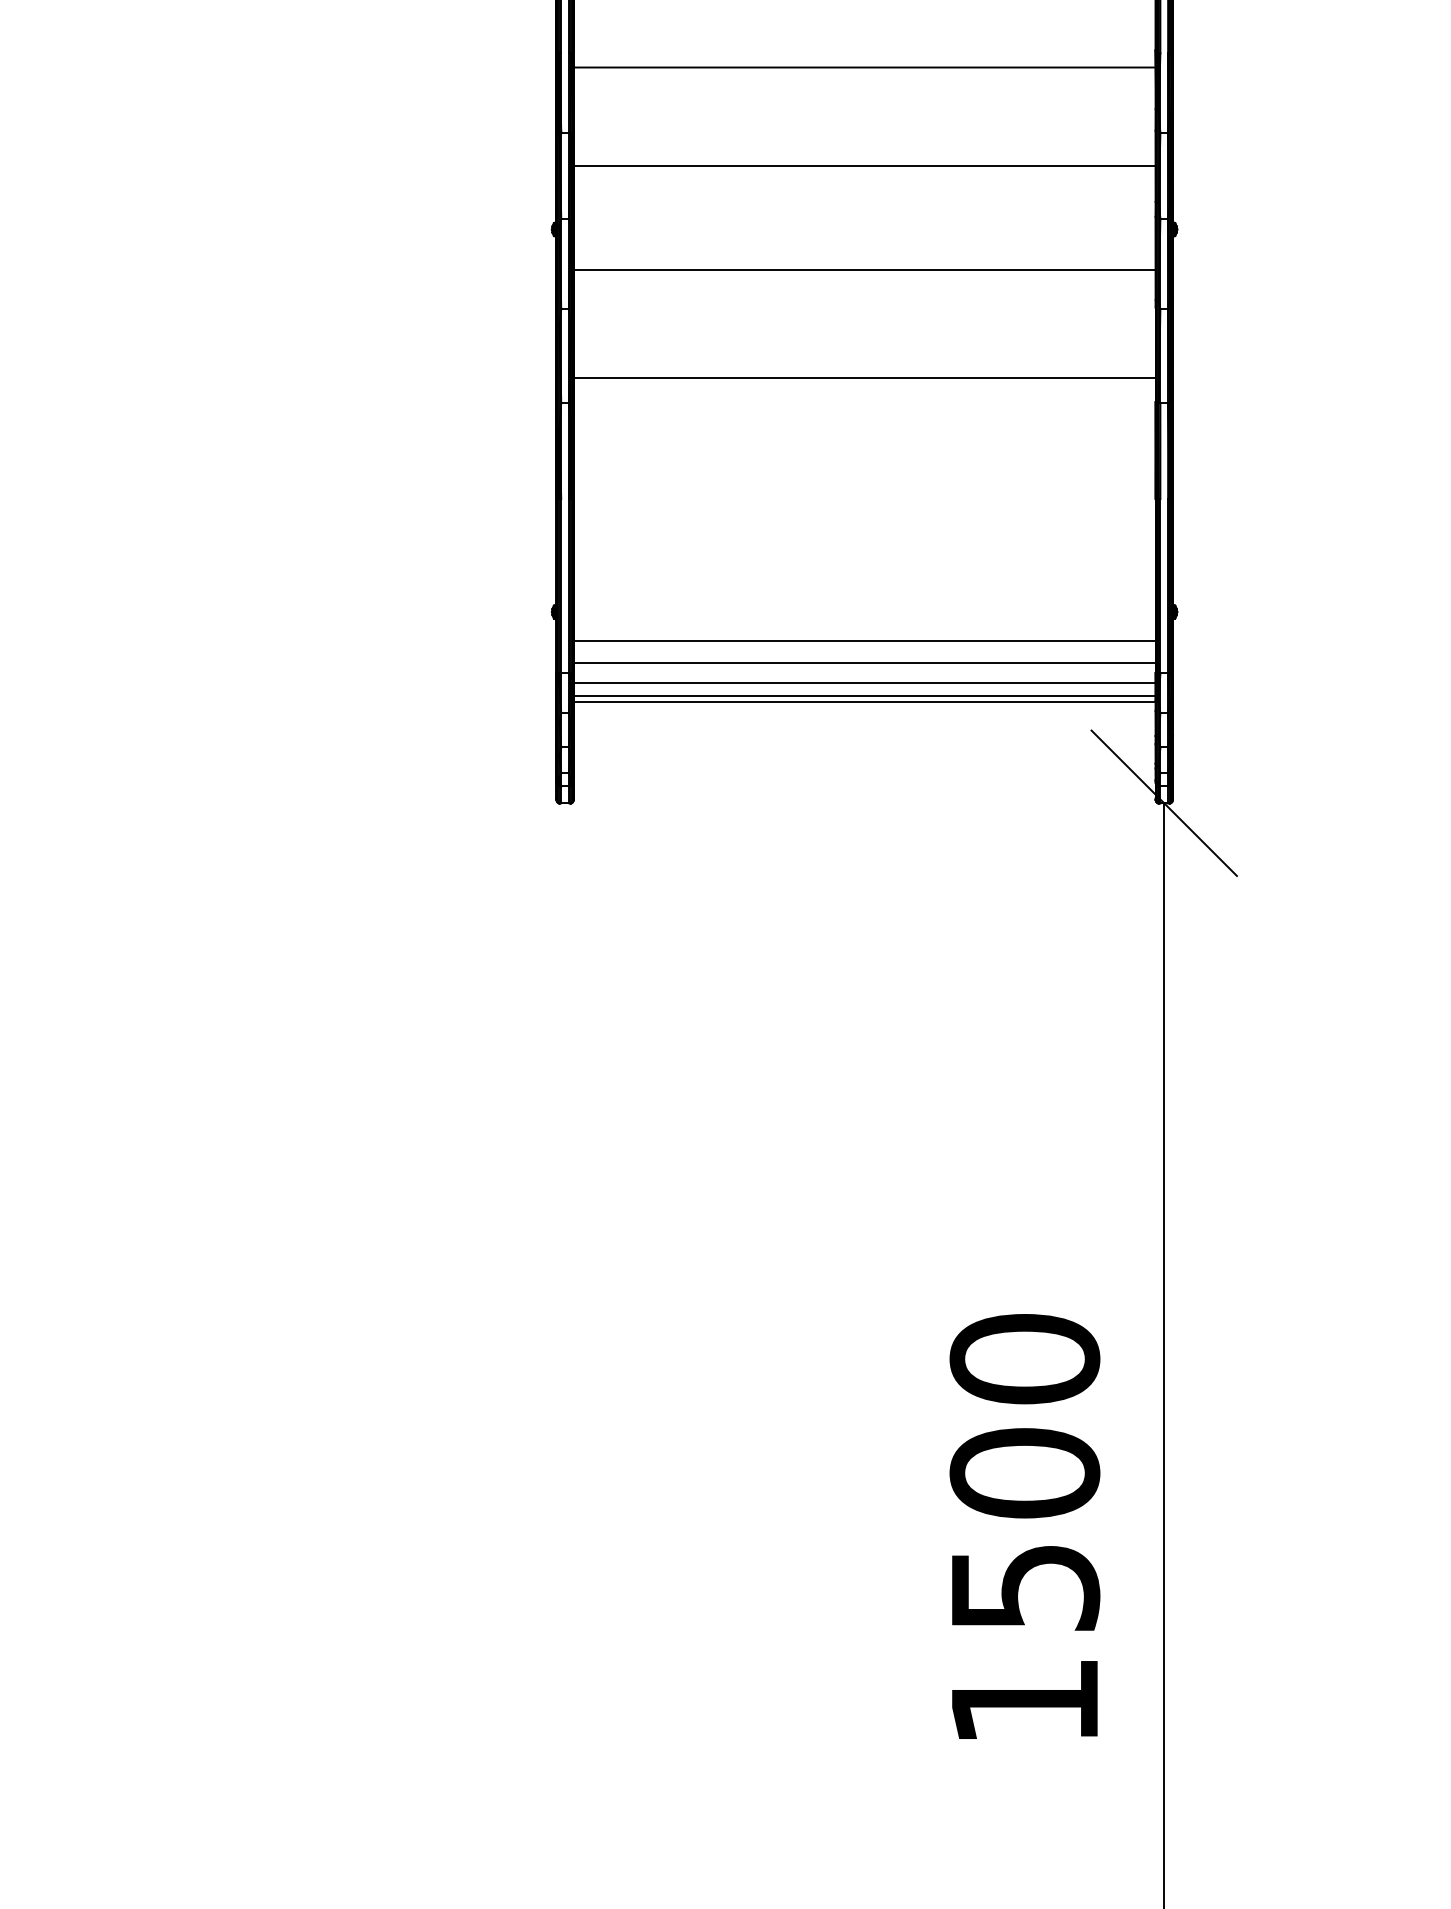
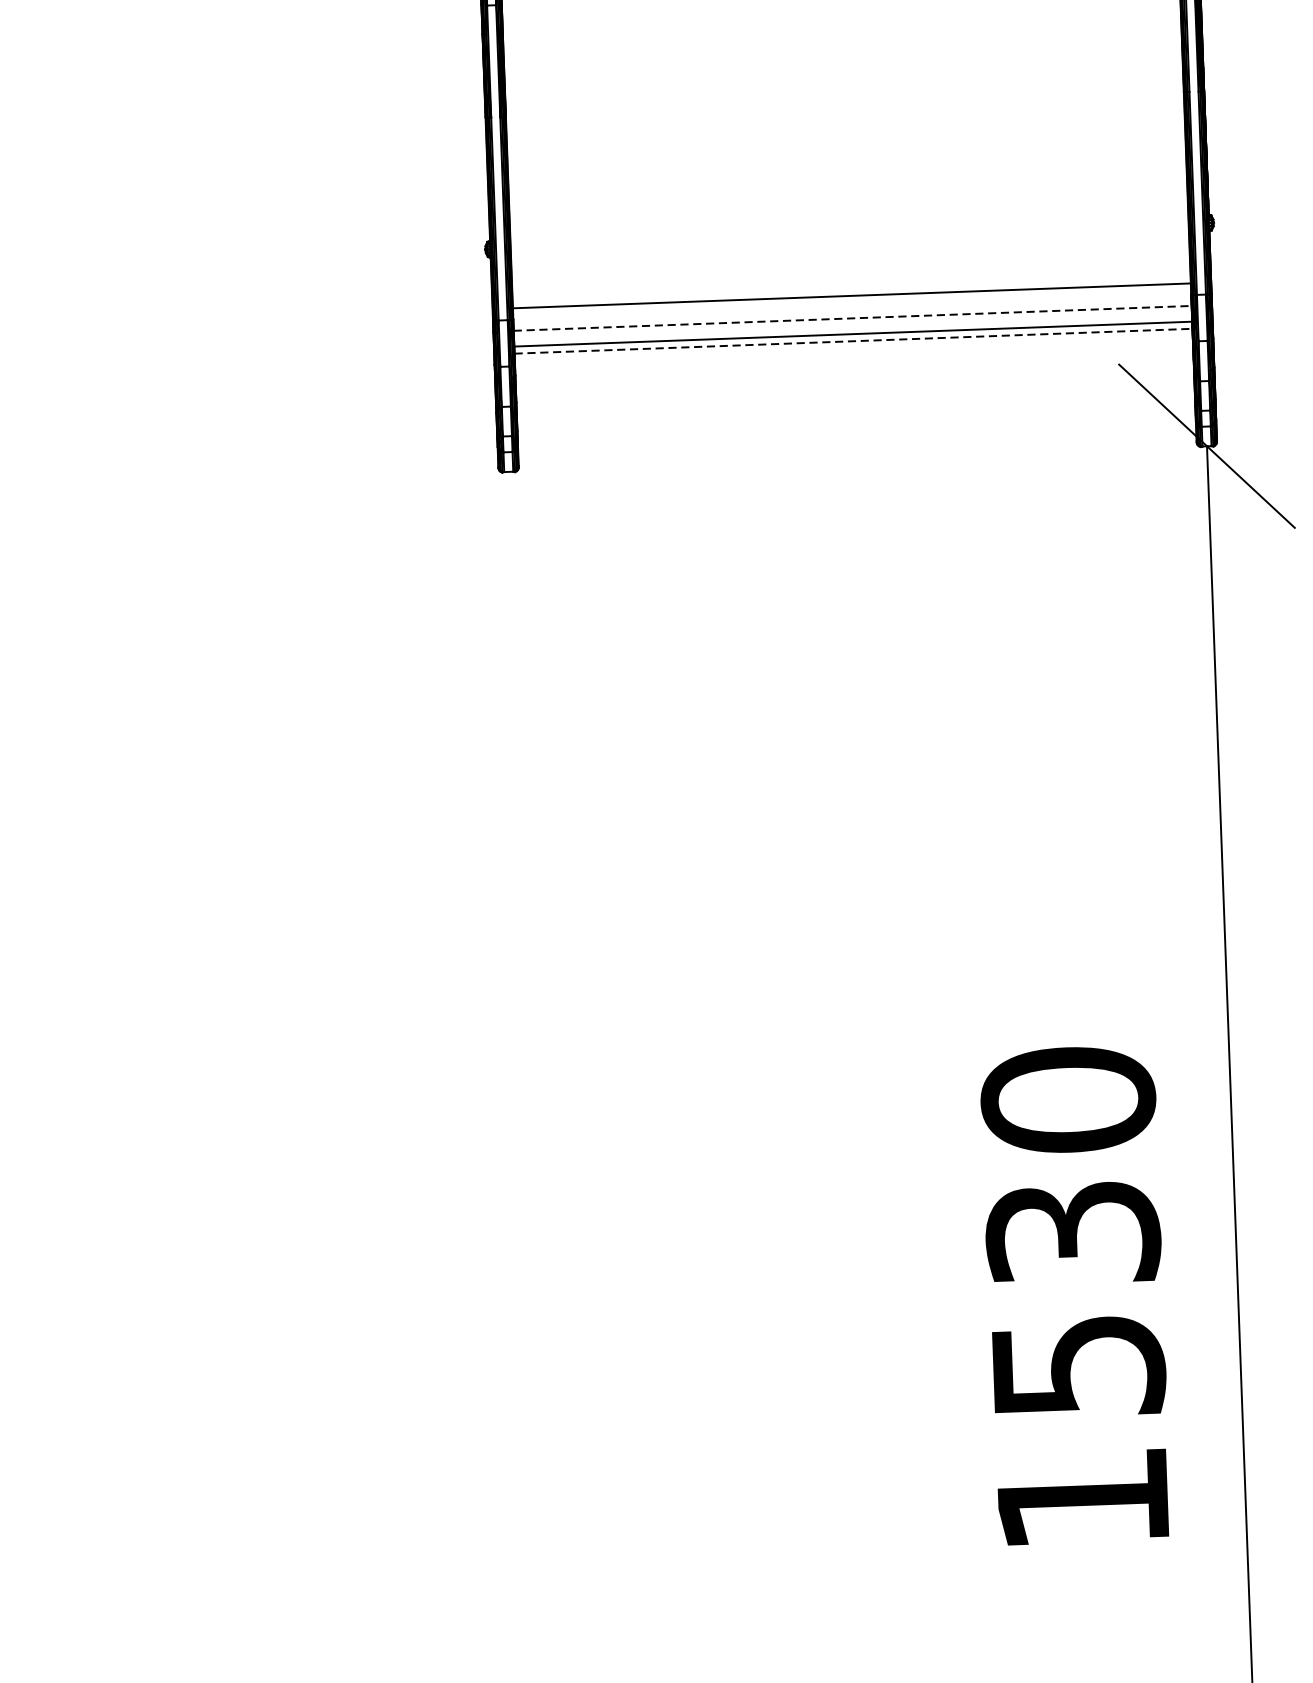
line: (864, 640) -> (850, 269), removed
line: (864, 682) -> (852, 318), solid -> dashed
line: (864, 702) -> (853, 341), solid -> dashed
text: (1024, 1473) -> (1072, 1233), 1500 -> 1530

